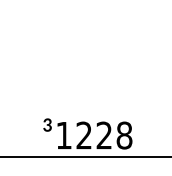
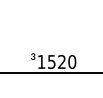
text: (105, 134) -> (62, 61), 1228 -> 1520

